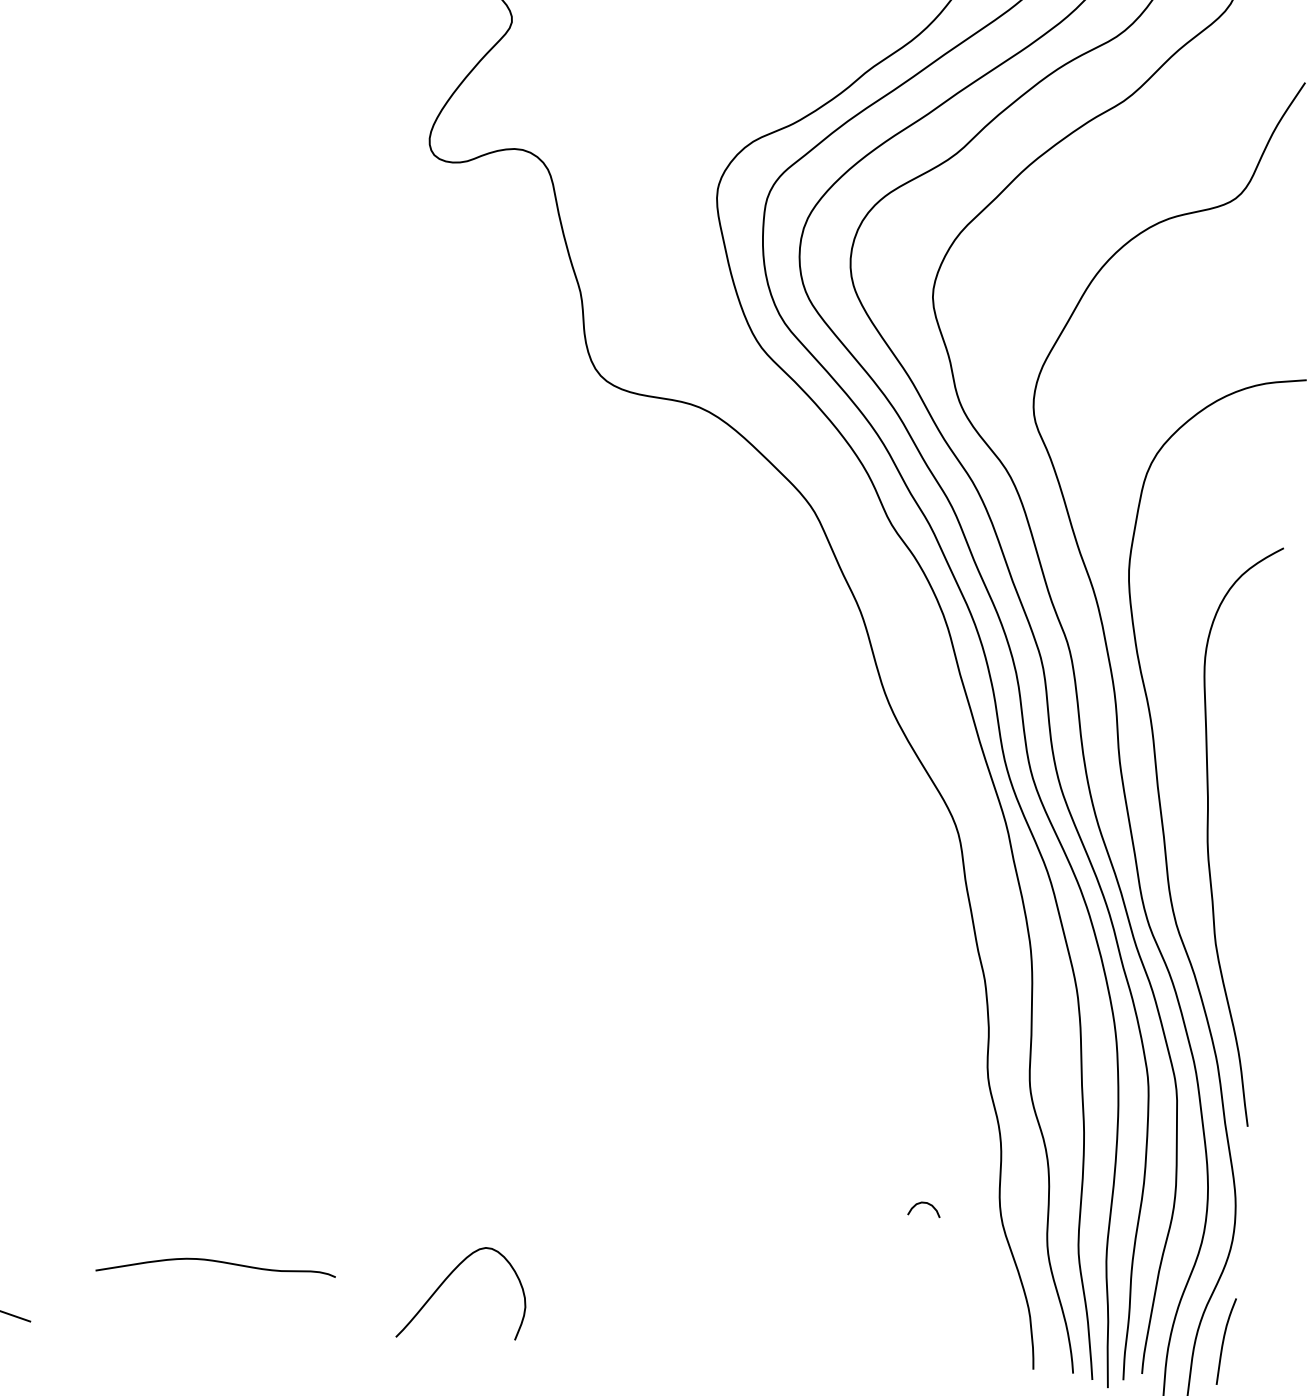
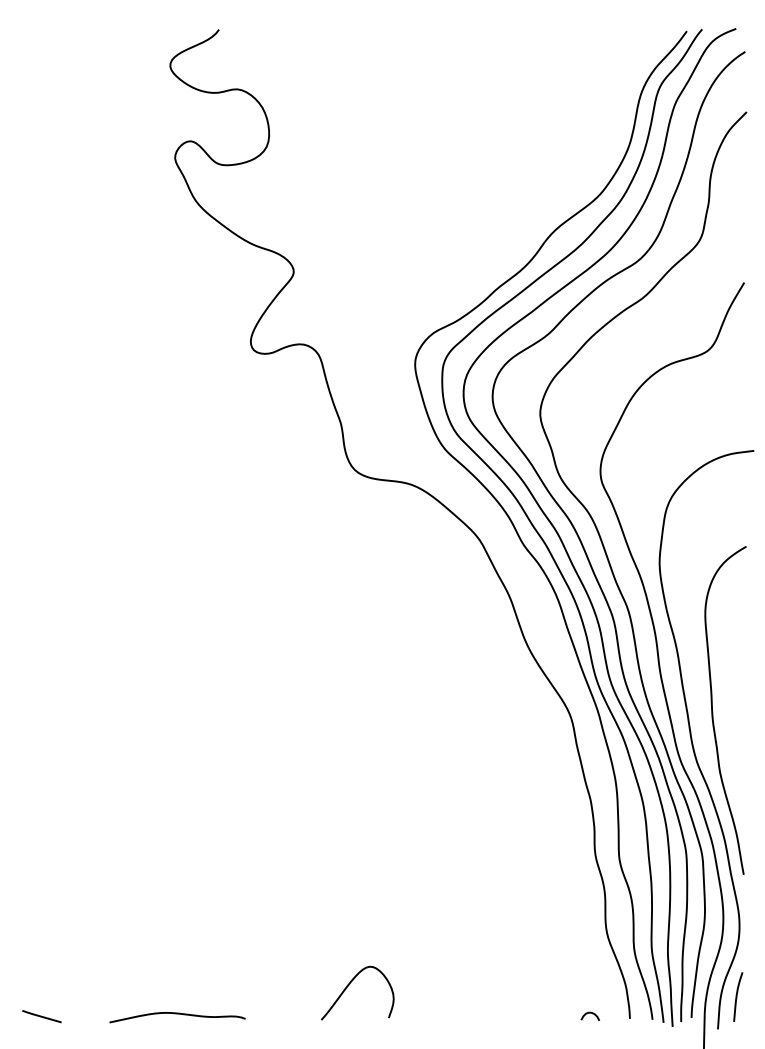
curve: (923, 1203) -> (589, 1013), moved
curve: (216, 1262) -> (177, 1014), moved
curve: (450, 1277) -> (350, 984), moved

